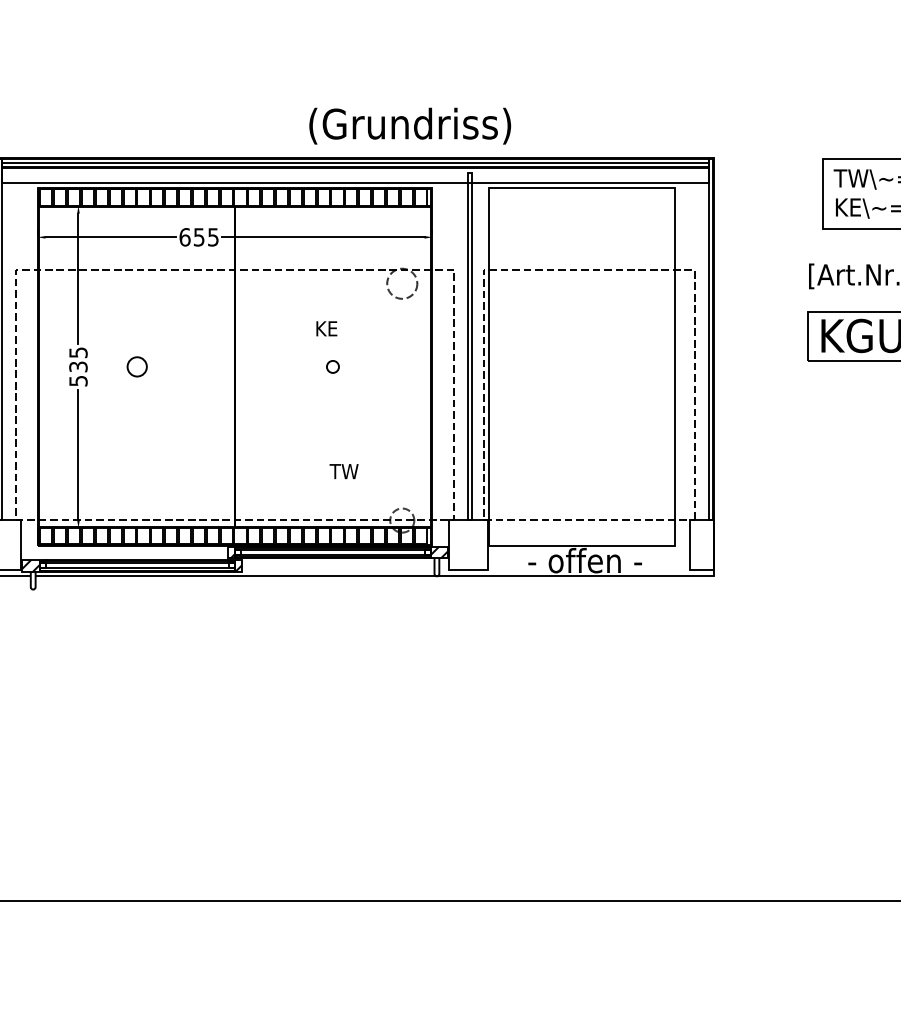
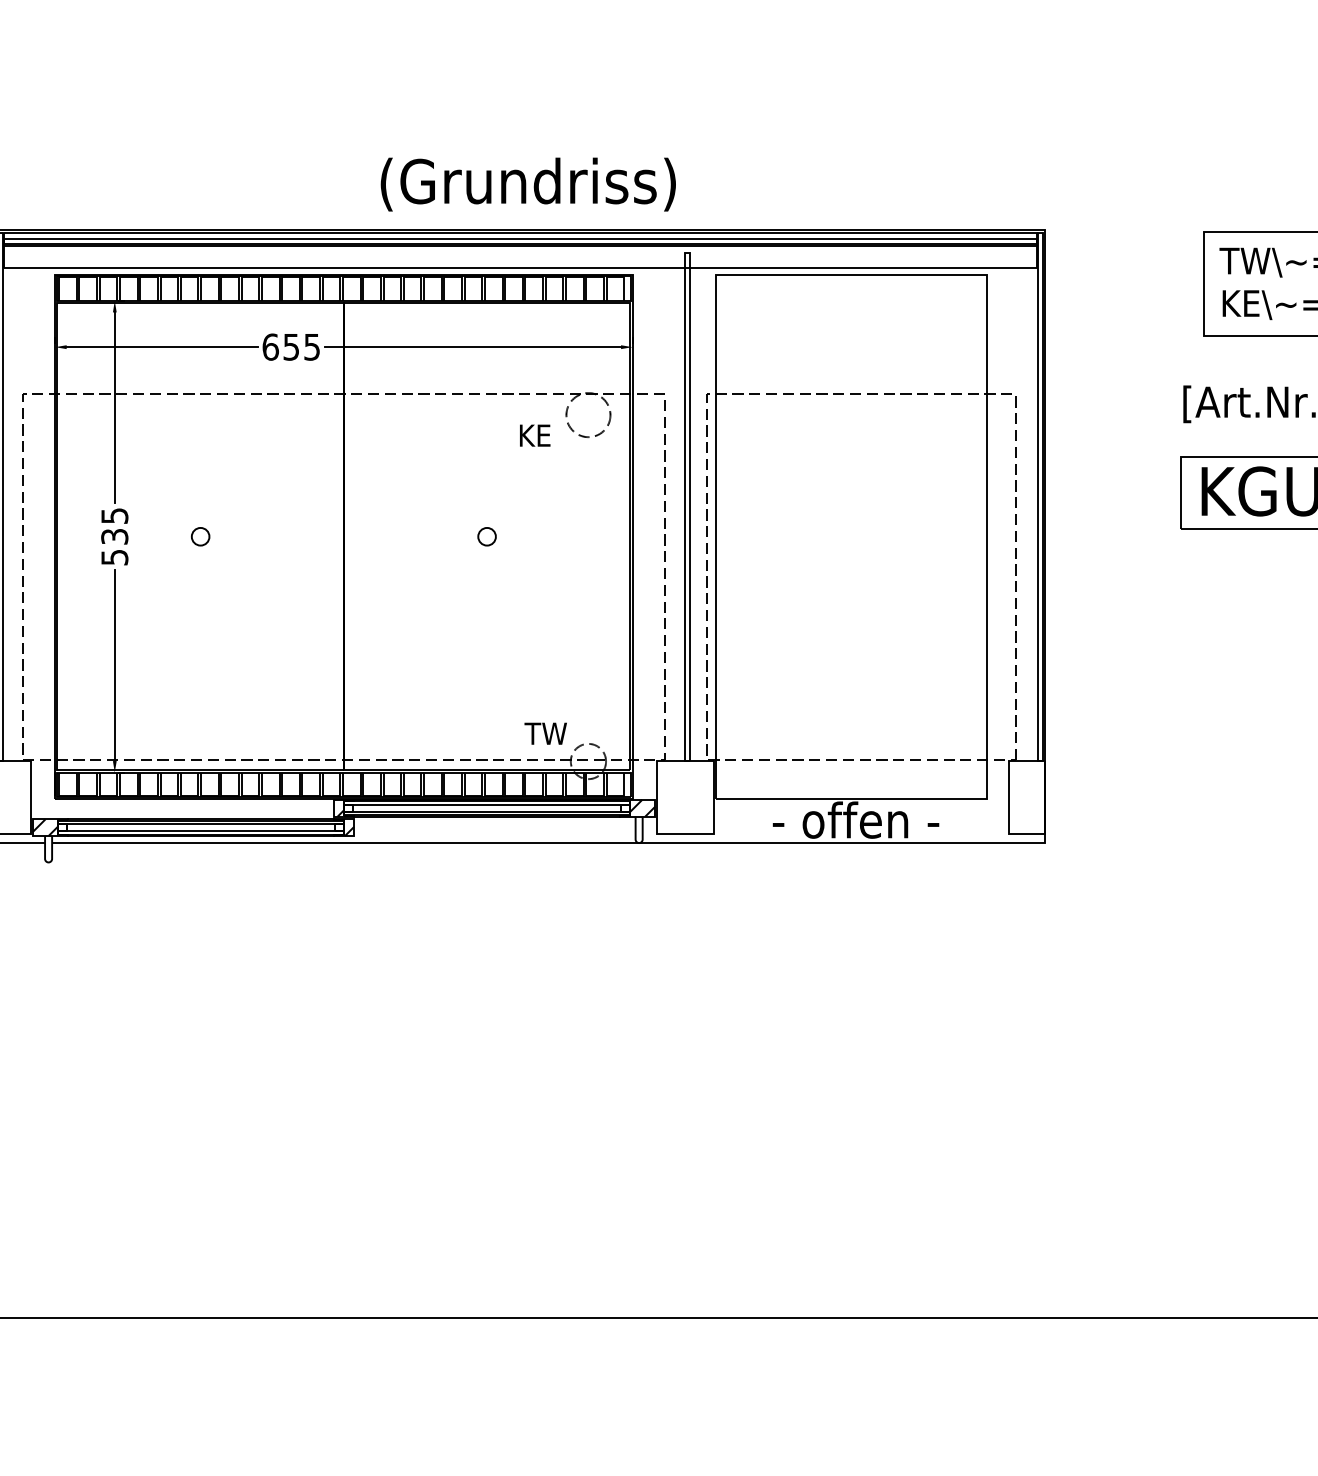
text: (410, 125) -> (528, 183), moved
text: (326, 328) -> (534, 435), moved
circle: (136, 366) -> (199, 536), size x0.62
text: (343, 471) -> (544, 733), moved

